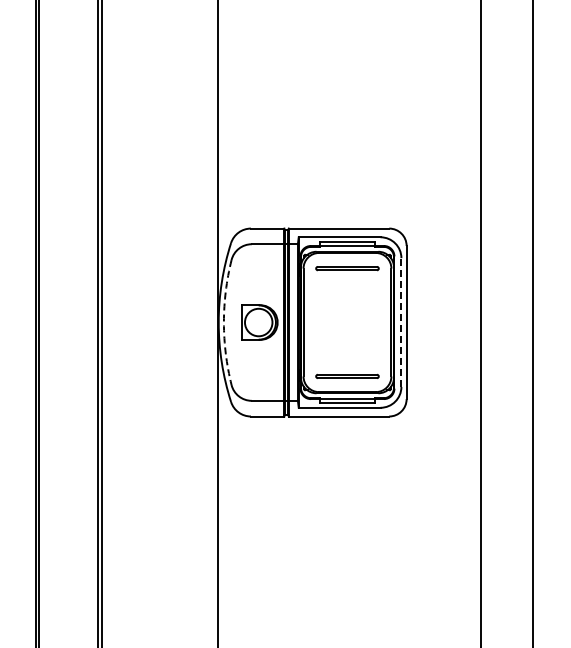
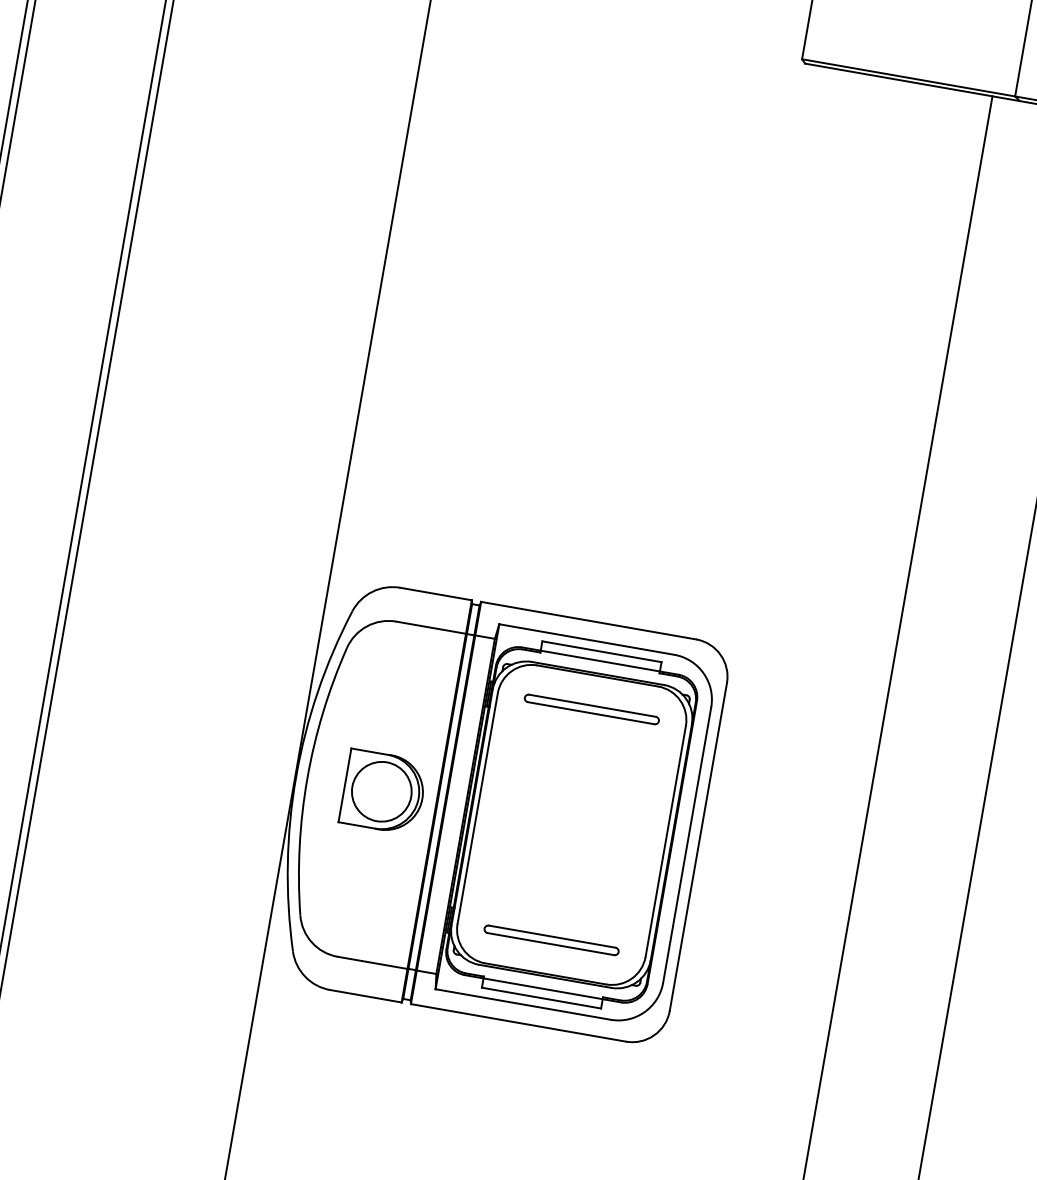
arc: (223, 322) -> (306, 778), dashed -> solid
line: (401, 322) -> (687, 845), dashed -> solid

